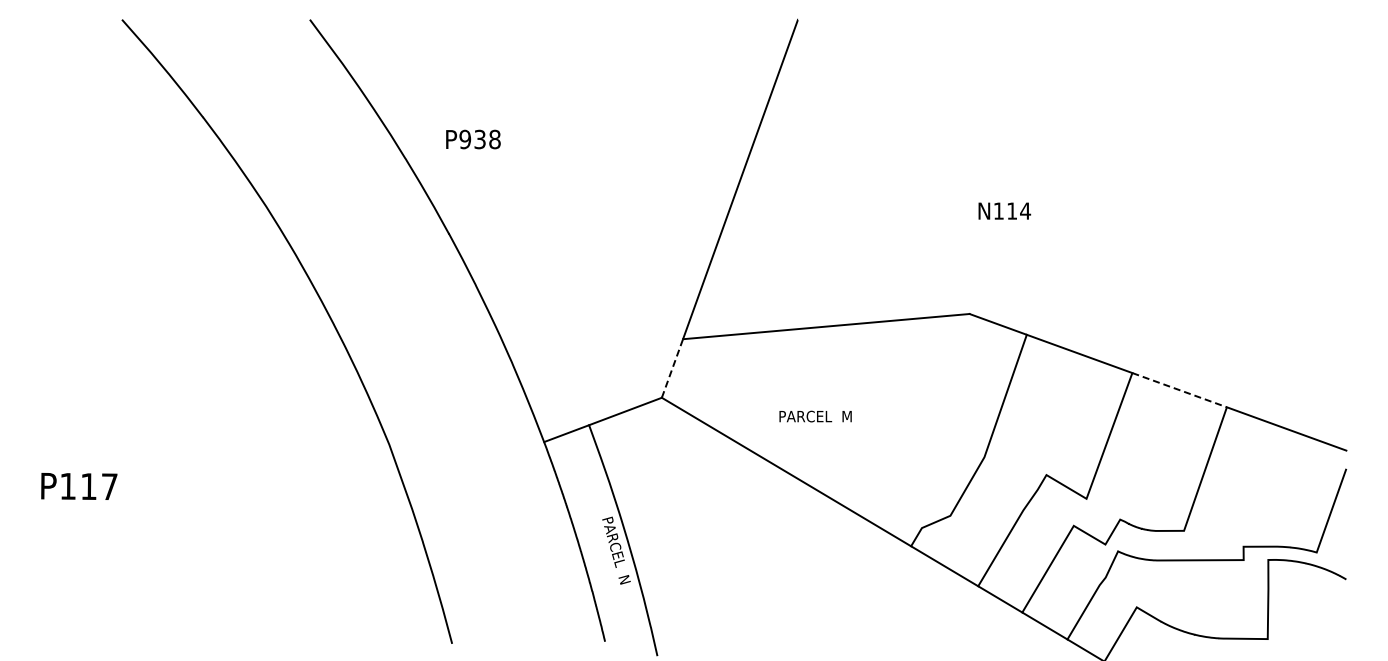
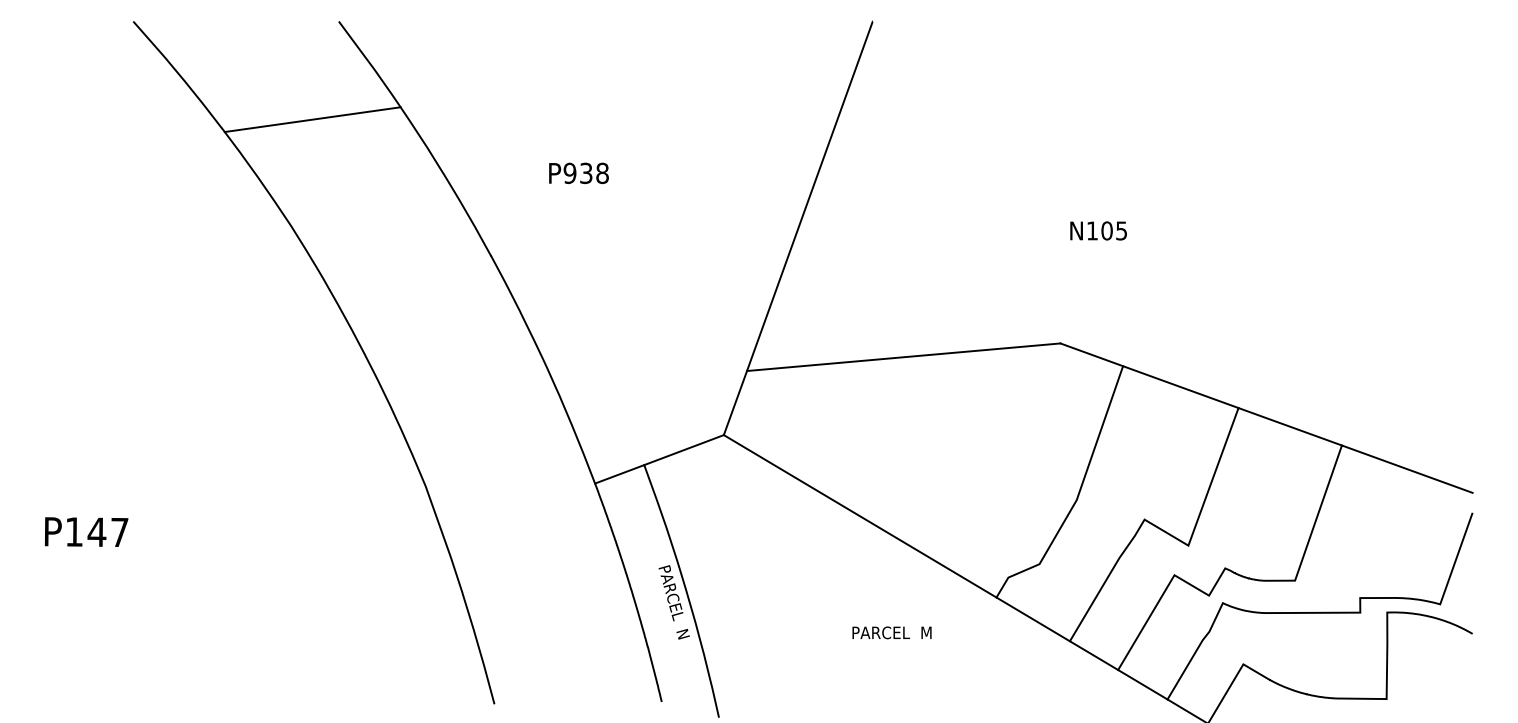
line: (285, 109) -> (312, 119), added
text: (473, 139) -> (579, 173), moved
text: (1019, 210) -> (1115, 230), N114 -> N105
line: (672, 368) -> (735, 403), dashed -> solid
line: (1180, 390) -> (1291, 427), dashed -> solid
text: (815, 416) -> (891, 632), moved
text: (88, 486) -> (96, 532), P117 -> P147

